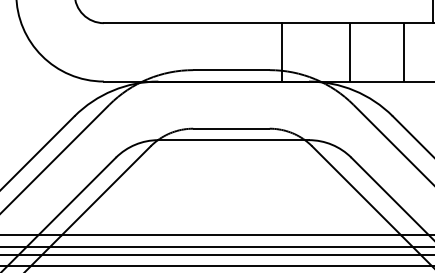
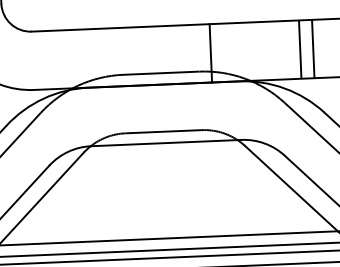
line: (350, 52) -> (300, 49), moved
line: (404, 52) -> (313, 49), moved

